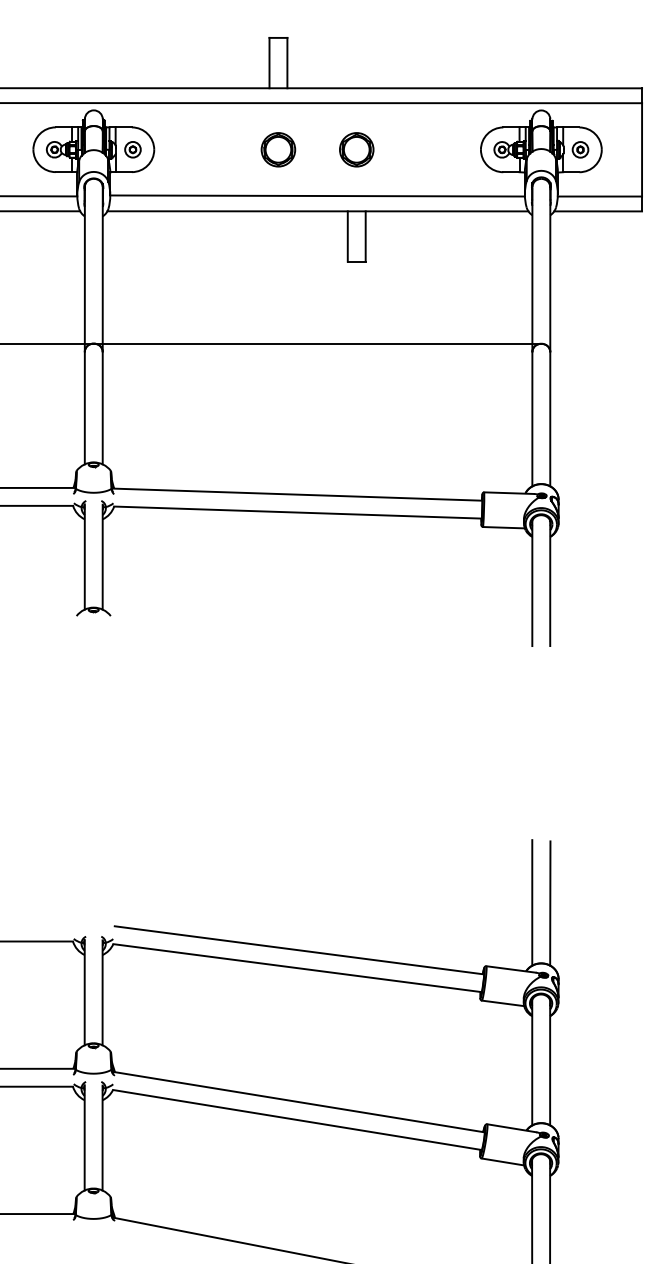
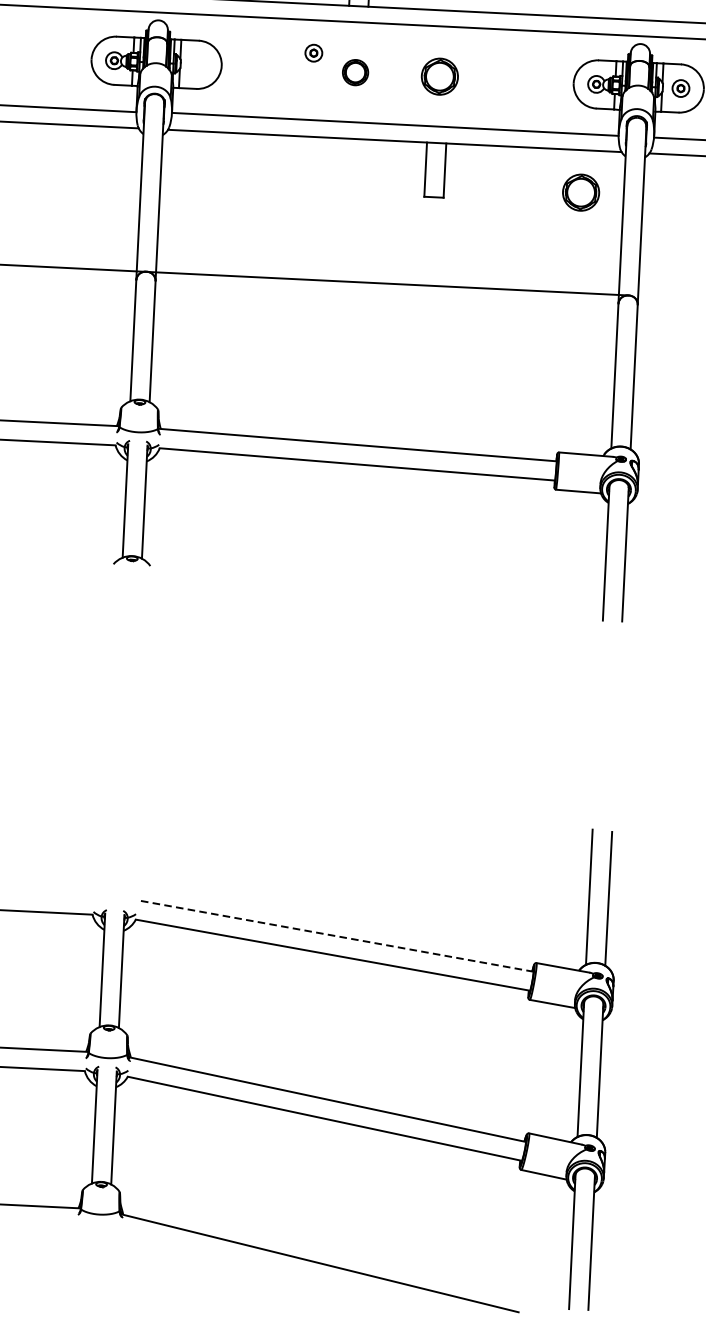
part: (132, 149) -> (313, 52), moved
part: (278, 149) -> (355, 72), size x0.7
part: (492, 250) -> (580, 192), added
line: (298, 950) -> (334, 936), solid -> dashed

